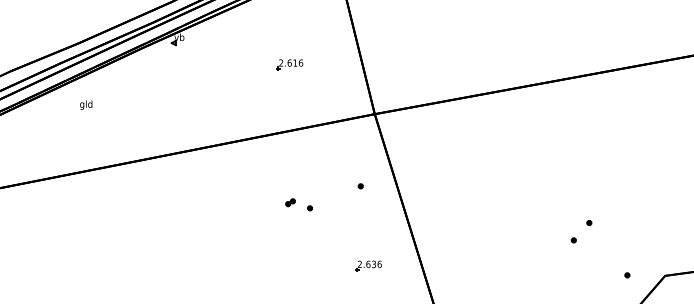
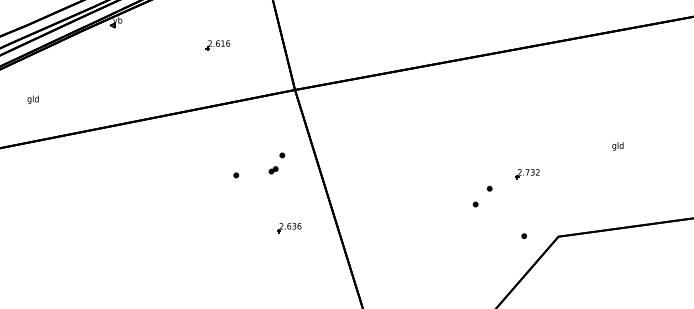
text: (85, 104) -> (32, 99), moved
part: (290, 202) -> (273, 170), moved
part: (630, 207) -> (527, 174), added

